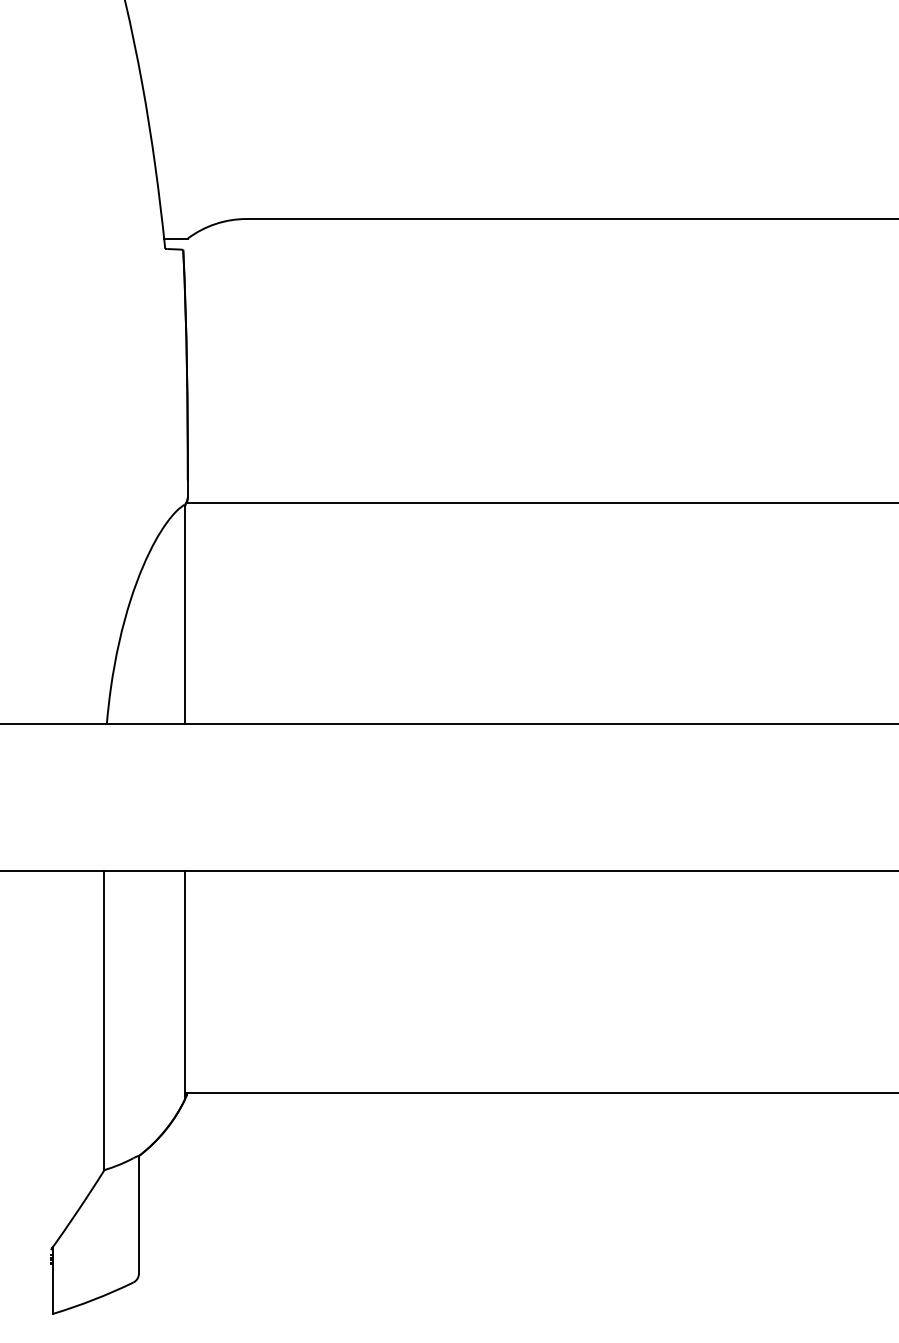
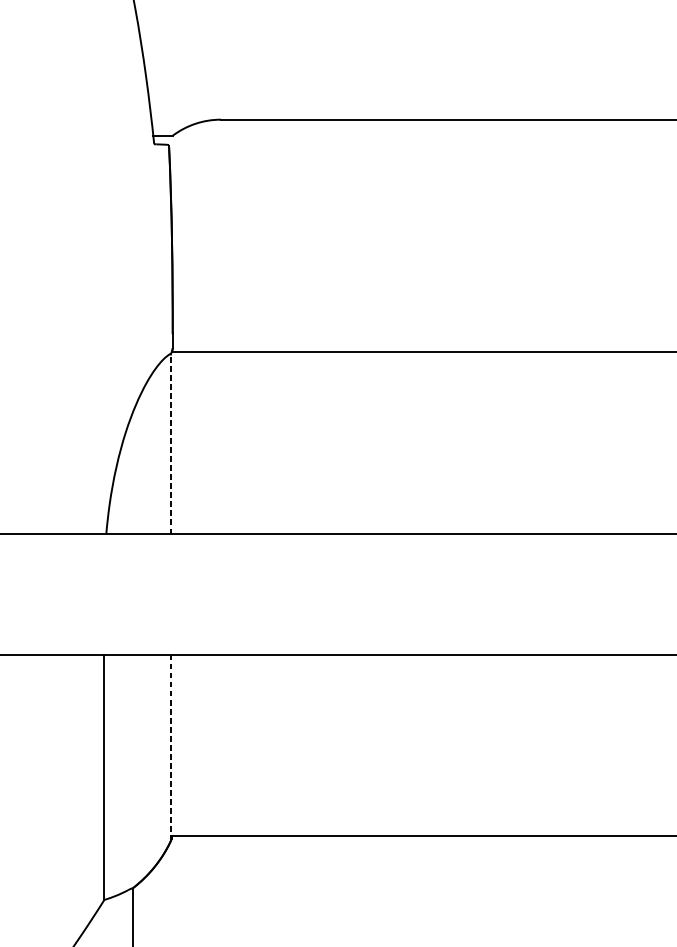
line: (185, 614) -> (170, 444), solid -> dashed
line: (185, 984) -> (170, 747), solid -> dashed

